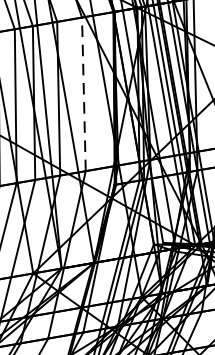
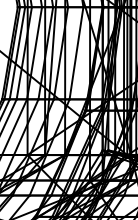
line: (83, 94) -> (76, 53), dashed -> solid

